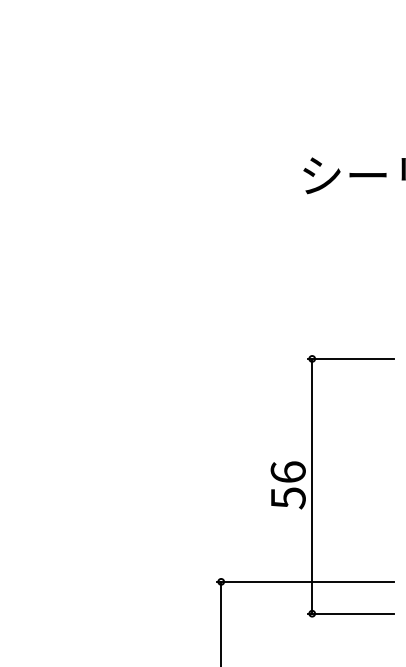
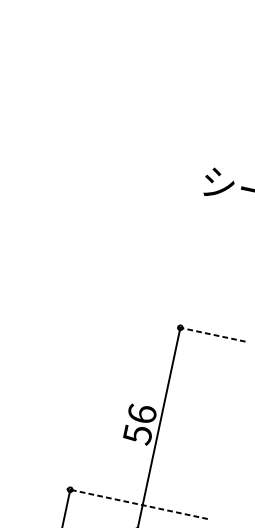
line: (350, 358) -> (210, 333), solid -> dashed
line: (305, 581) -> (137, 503), solid -> dashed

